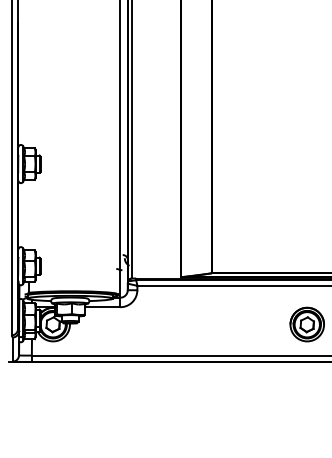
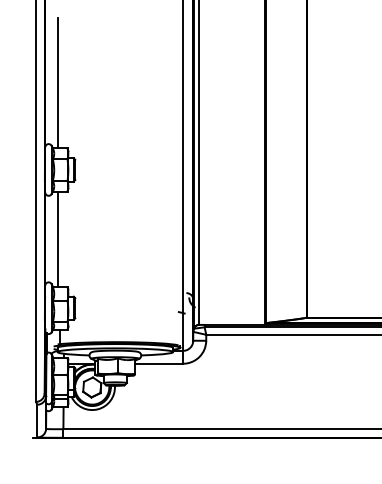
line: (28, 99) -> (58, 82), added
line: (28, 215) -> (58, 239), added

